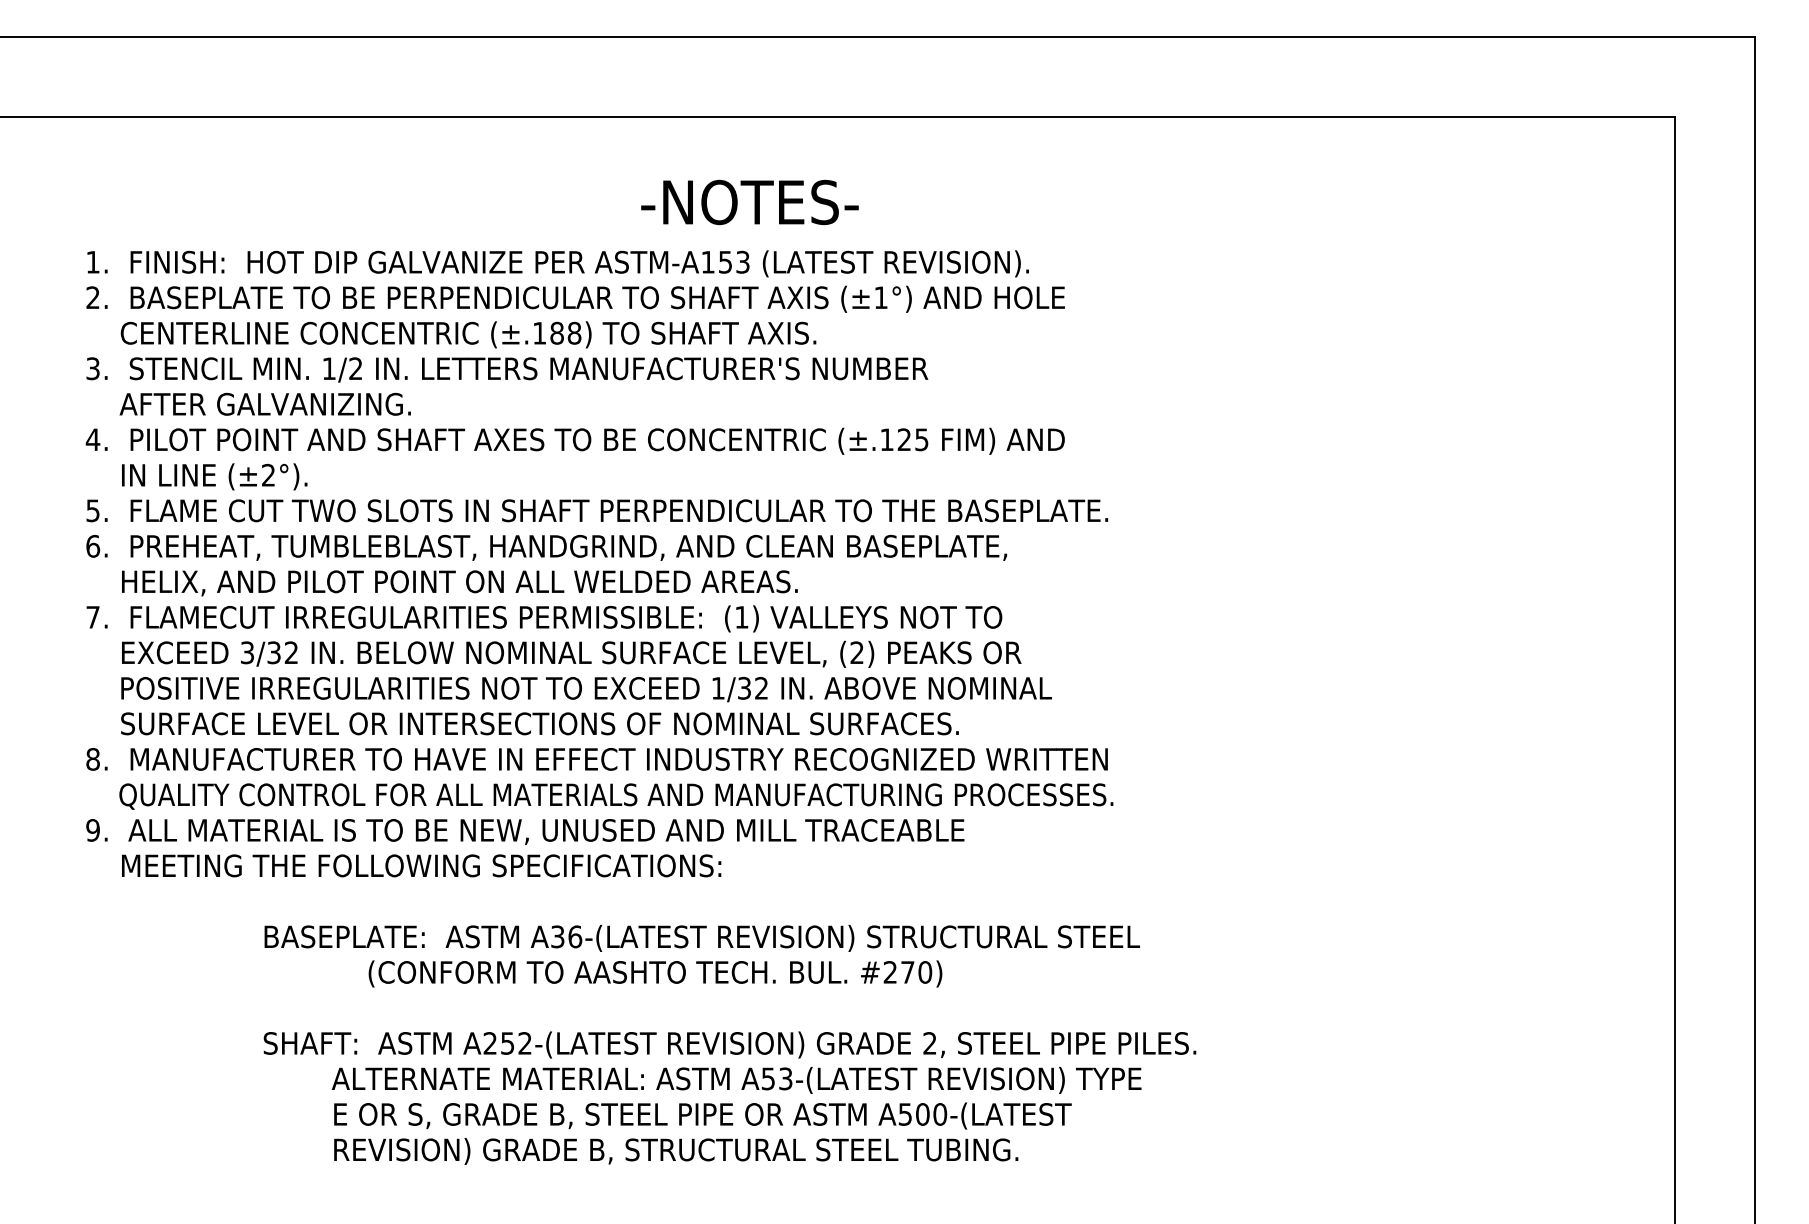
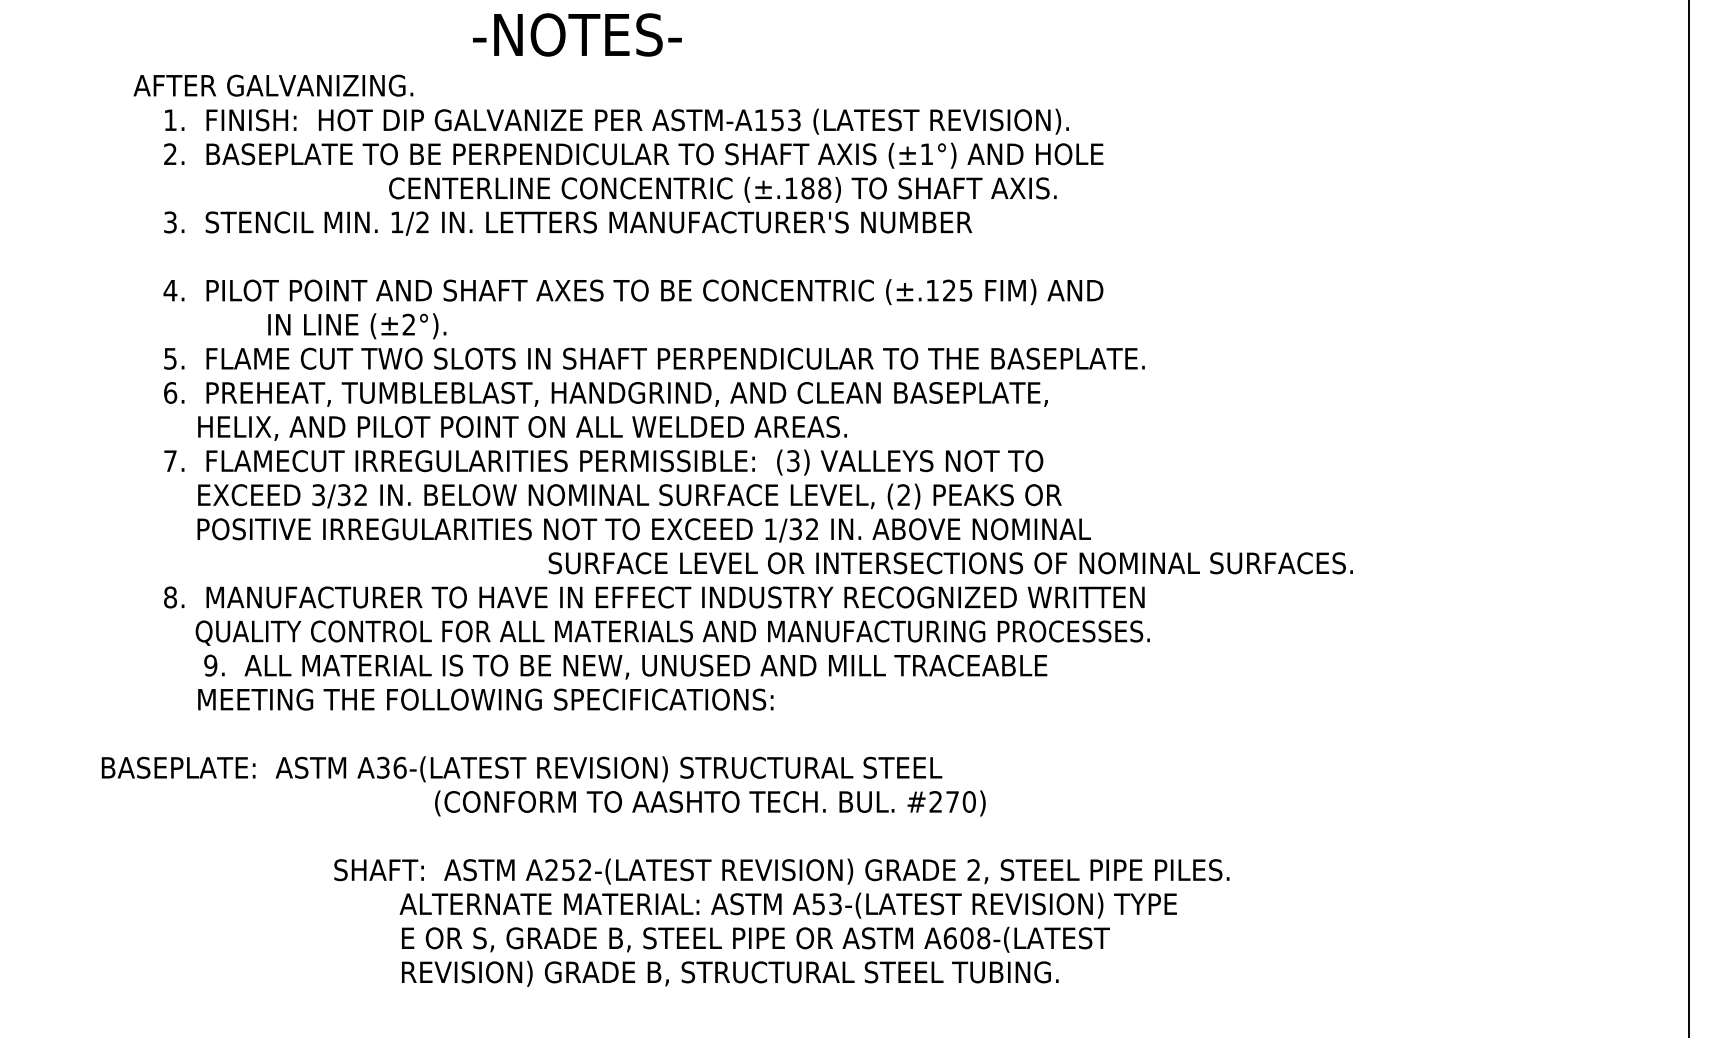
text: (749, 202) -> (576, 34), moved
text: (468, 334) -> (722, 189), moved
text: (264, 403) -> (272, 84), moved
text: (214, 476) -> (357, 325), moved
text: (741, 616) -> (792, 460), (1) -> (3)
text: (539, 723) -> (950, 562), moved
text: (525, 831) -> (625, 666), moved
text: (701, 938) -> (521, 769), moved
text: (922, 1114) -> (966, 938), A500-(LATEST -> A608-(LATEST

